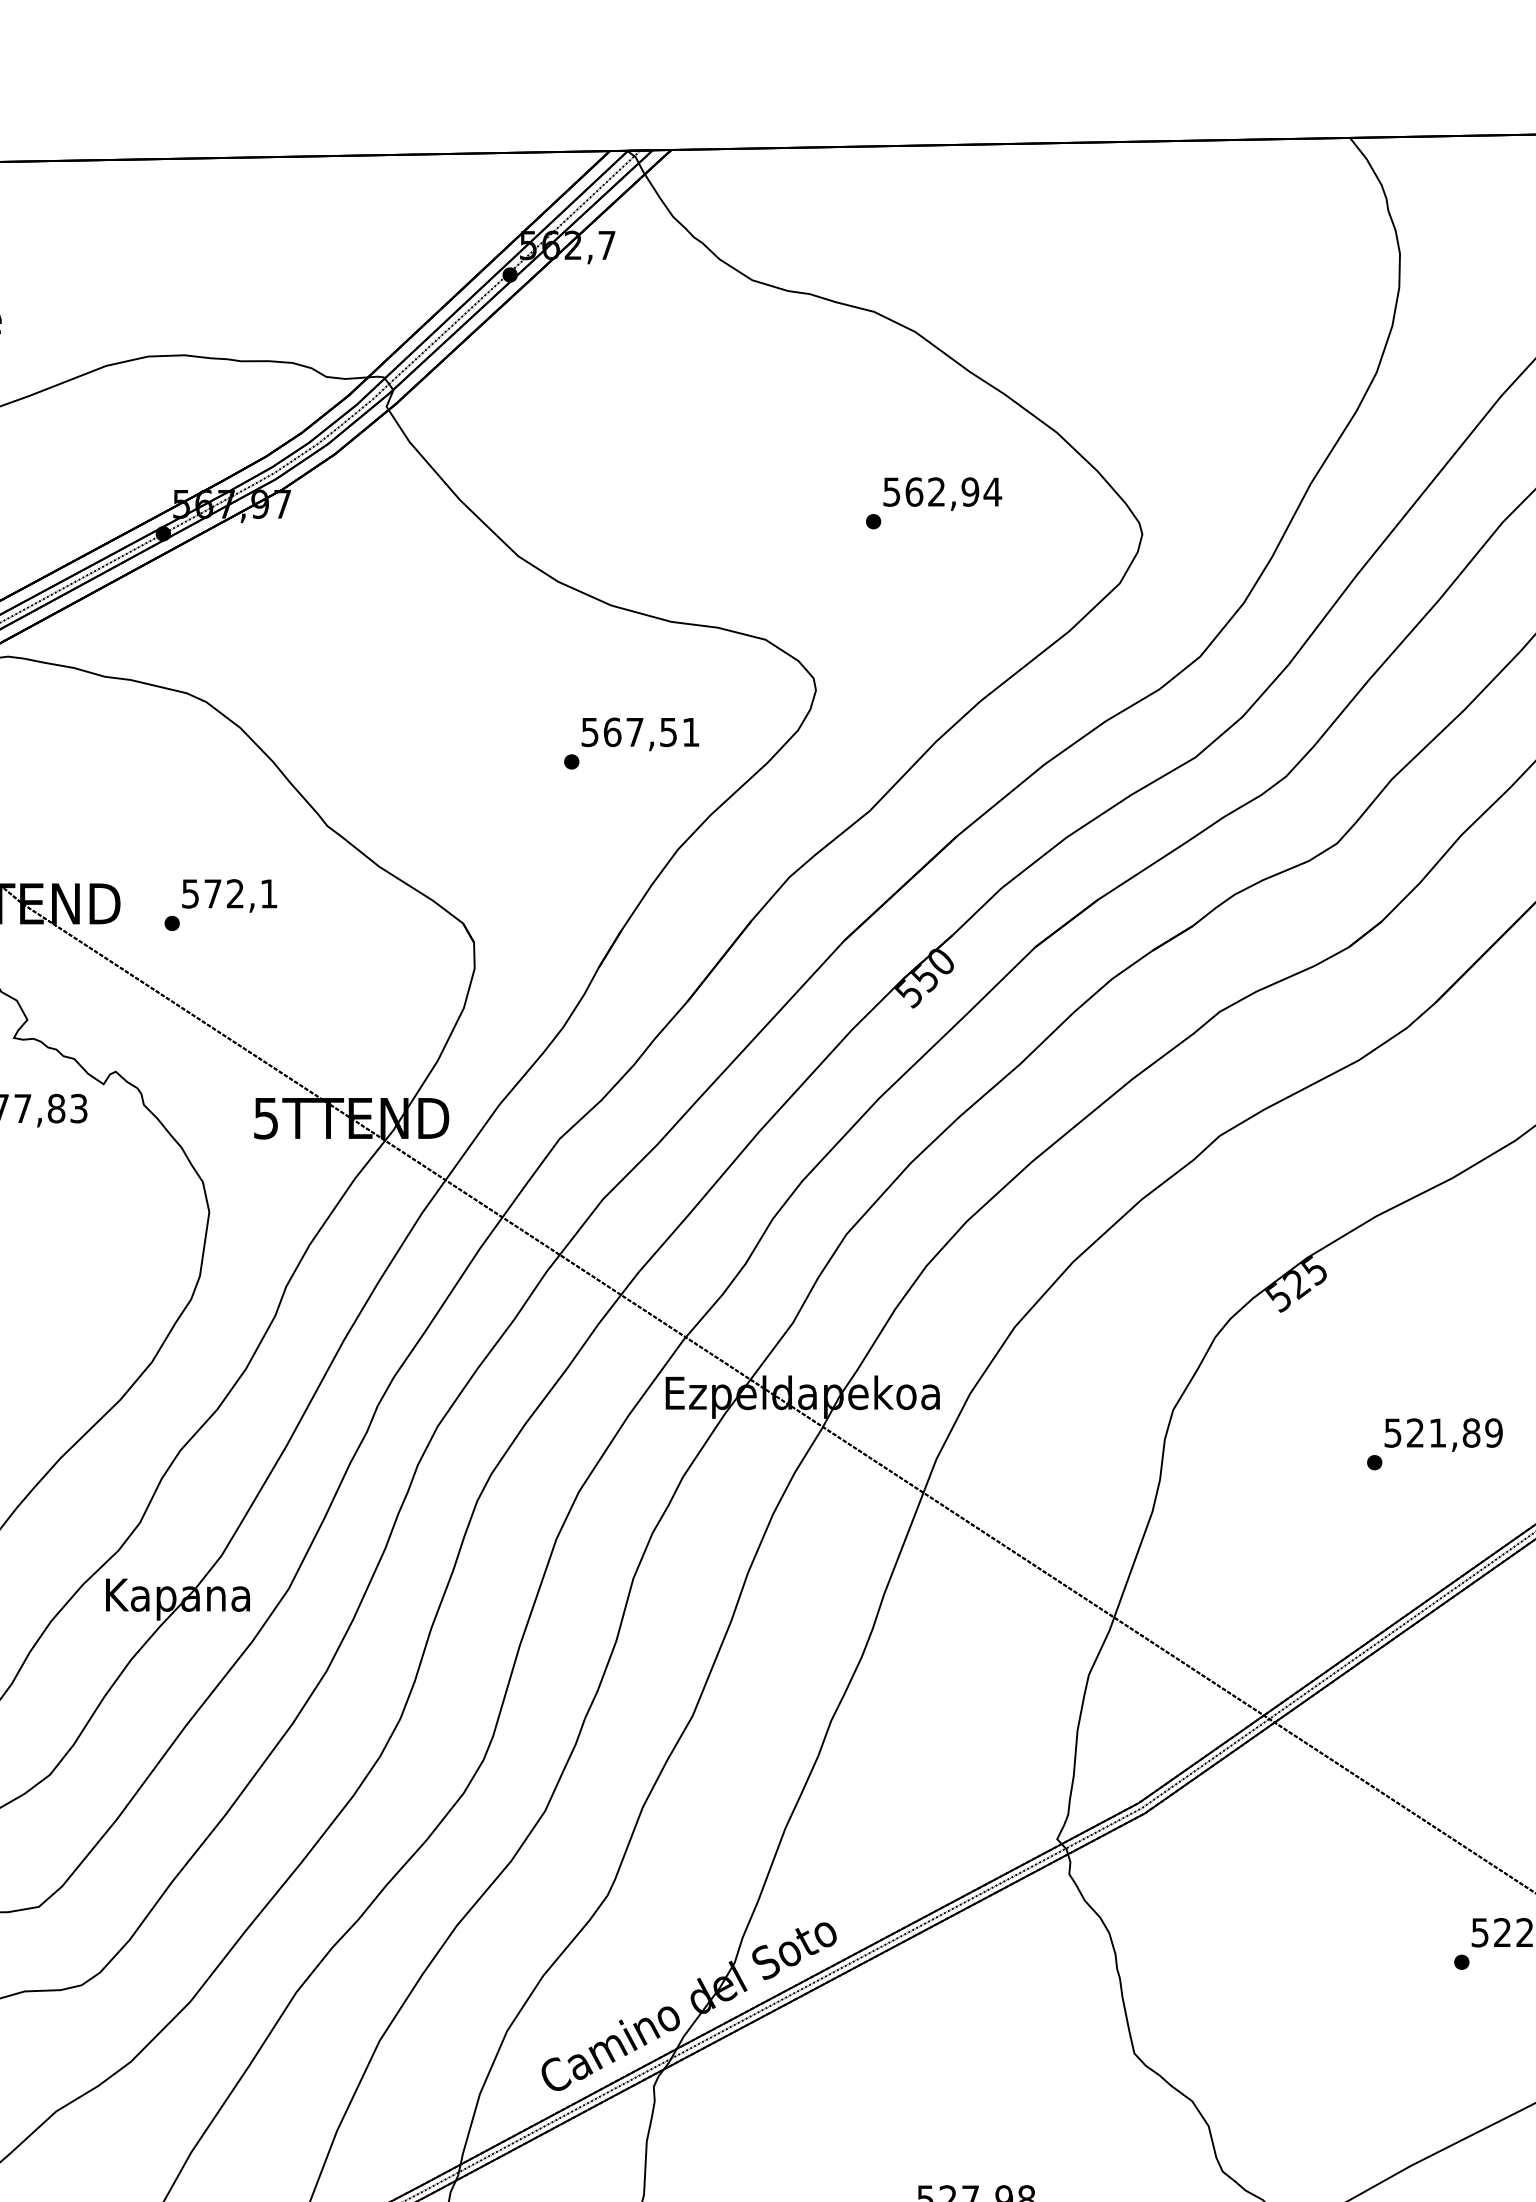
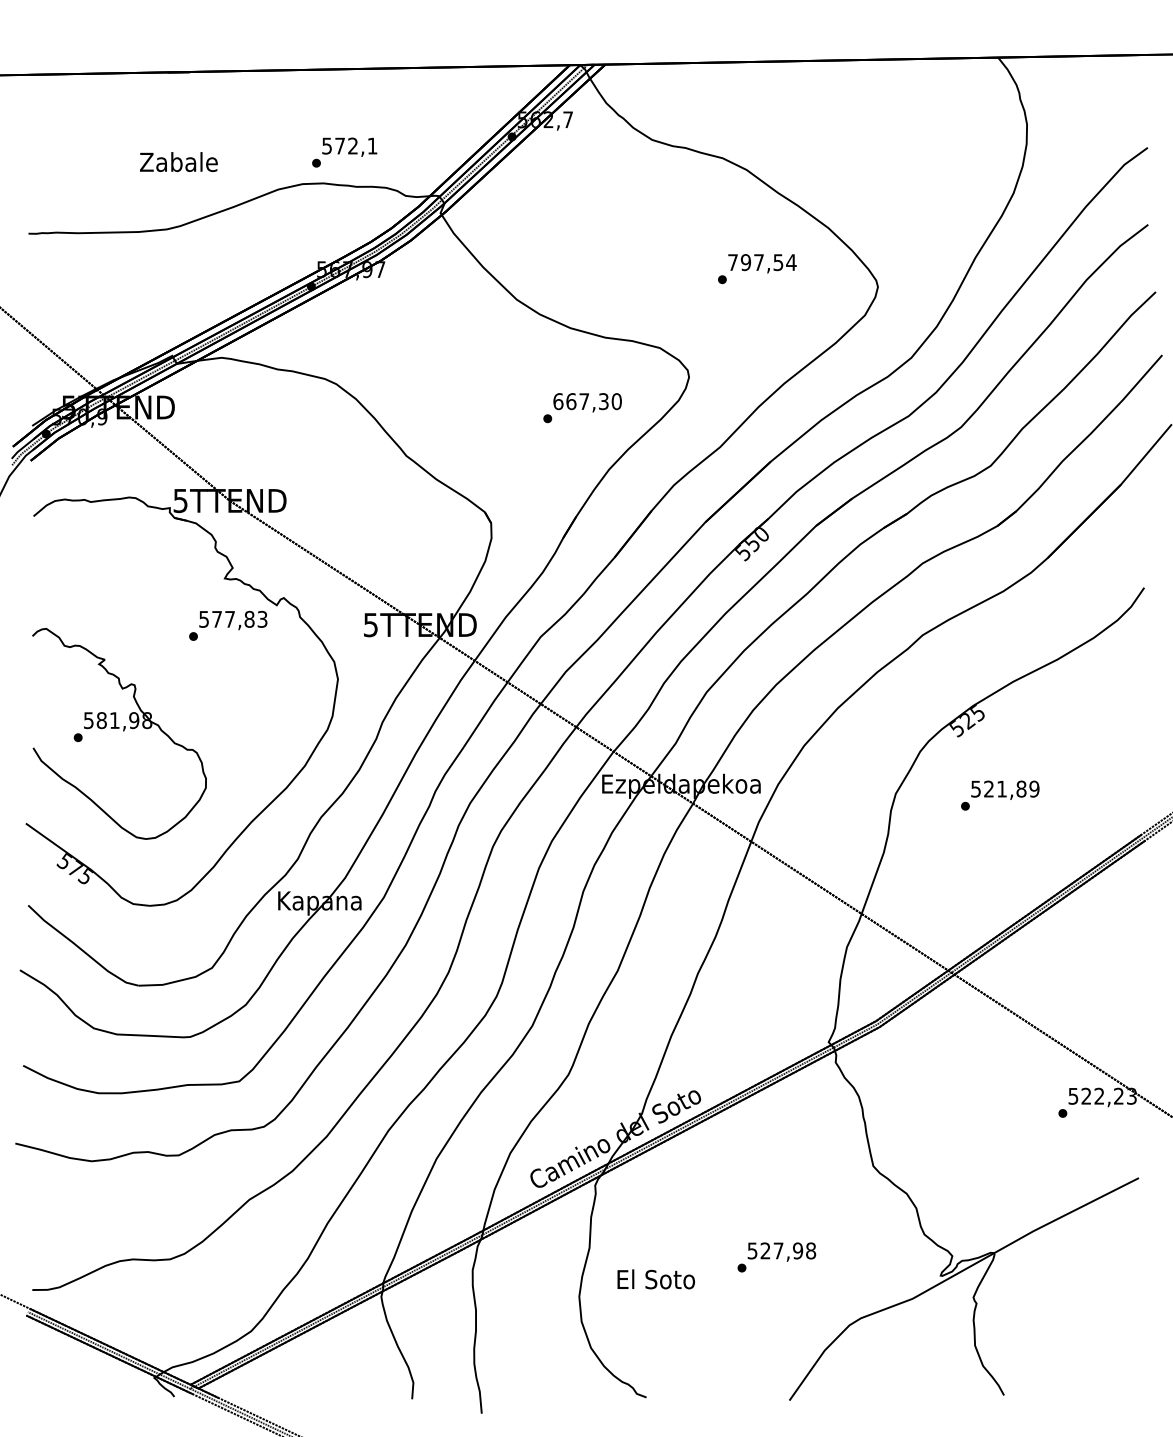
text: (930, 491) -> (755, 262), 562,94 -> 797,54
text: (640, 732) -> (587, 401), 567,51 -> 667,30
text: (220, 904) -> (344, 152), moved
text: (1435, 1444) -> (1000, 795), moved

